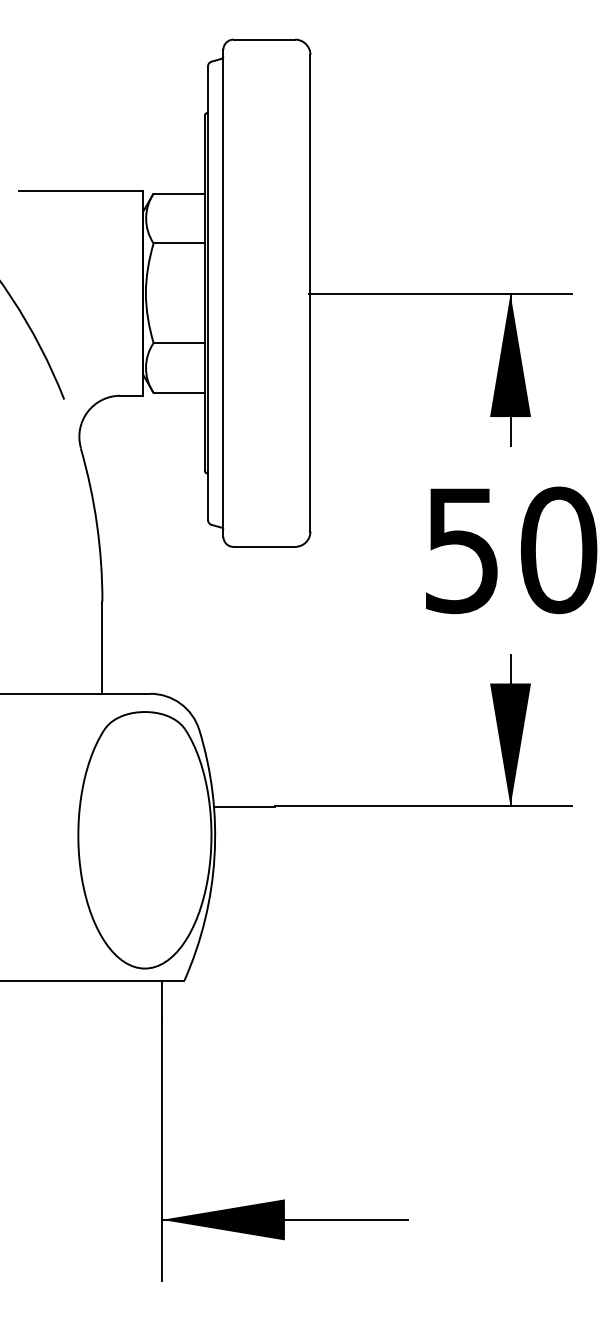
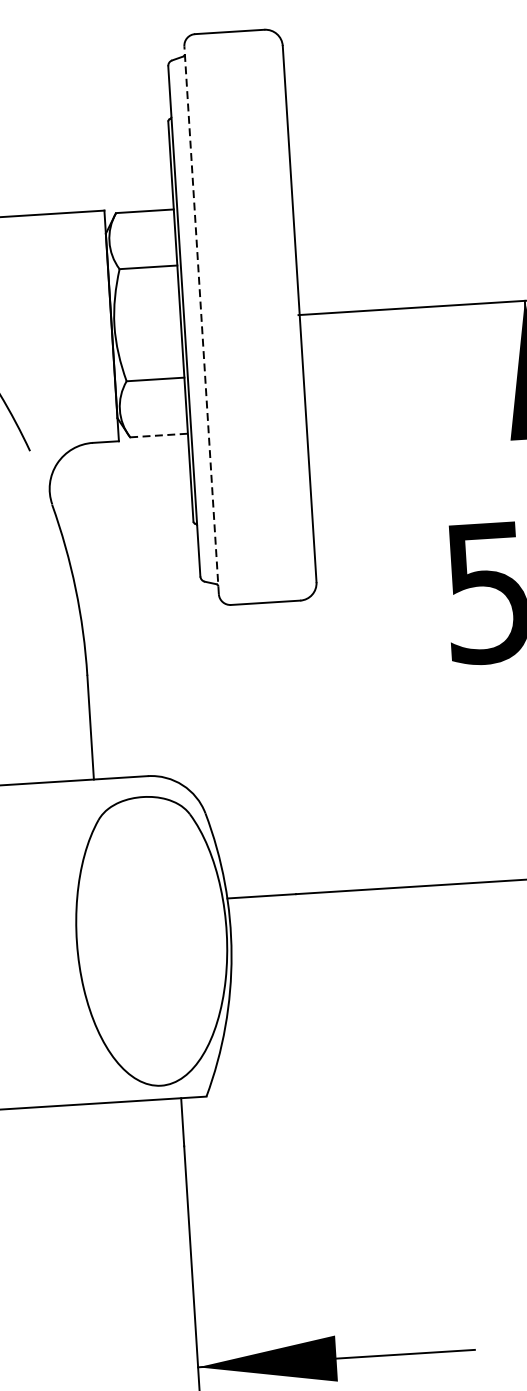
line: (223, 292) -> (201, 319), solid -> dashed
line: (179, 392) -> (159, 435), solid -> dashed

